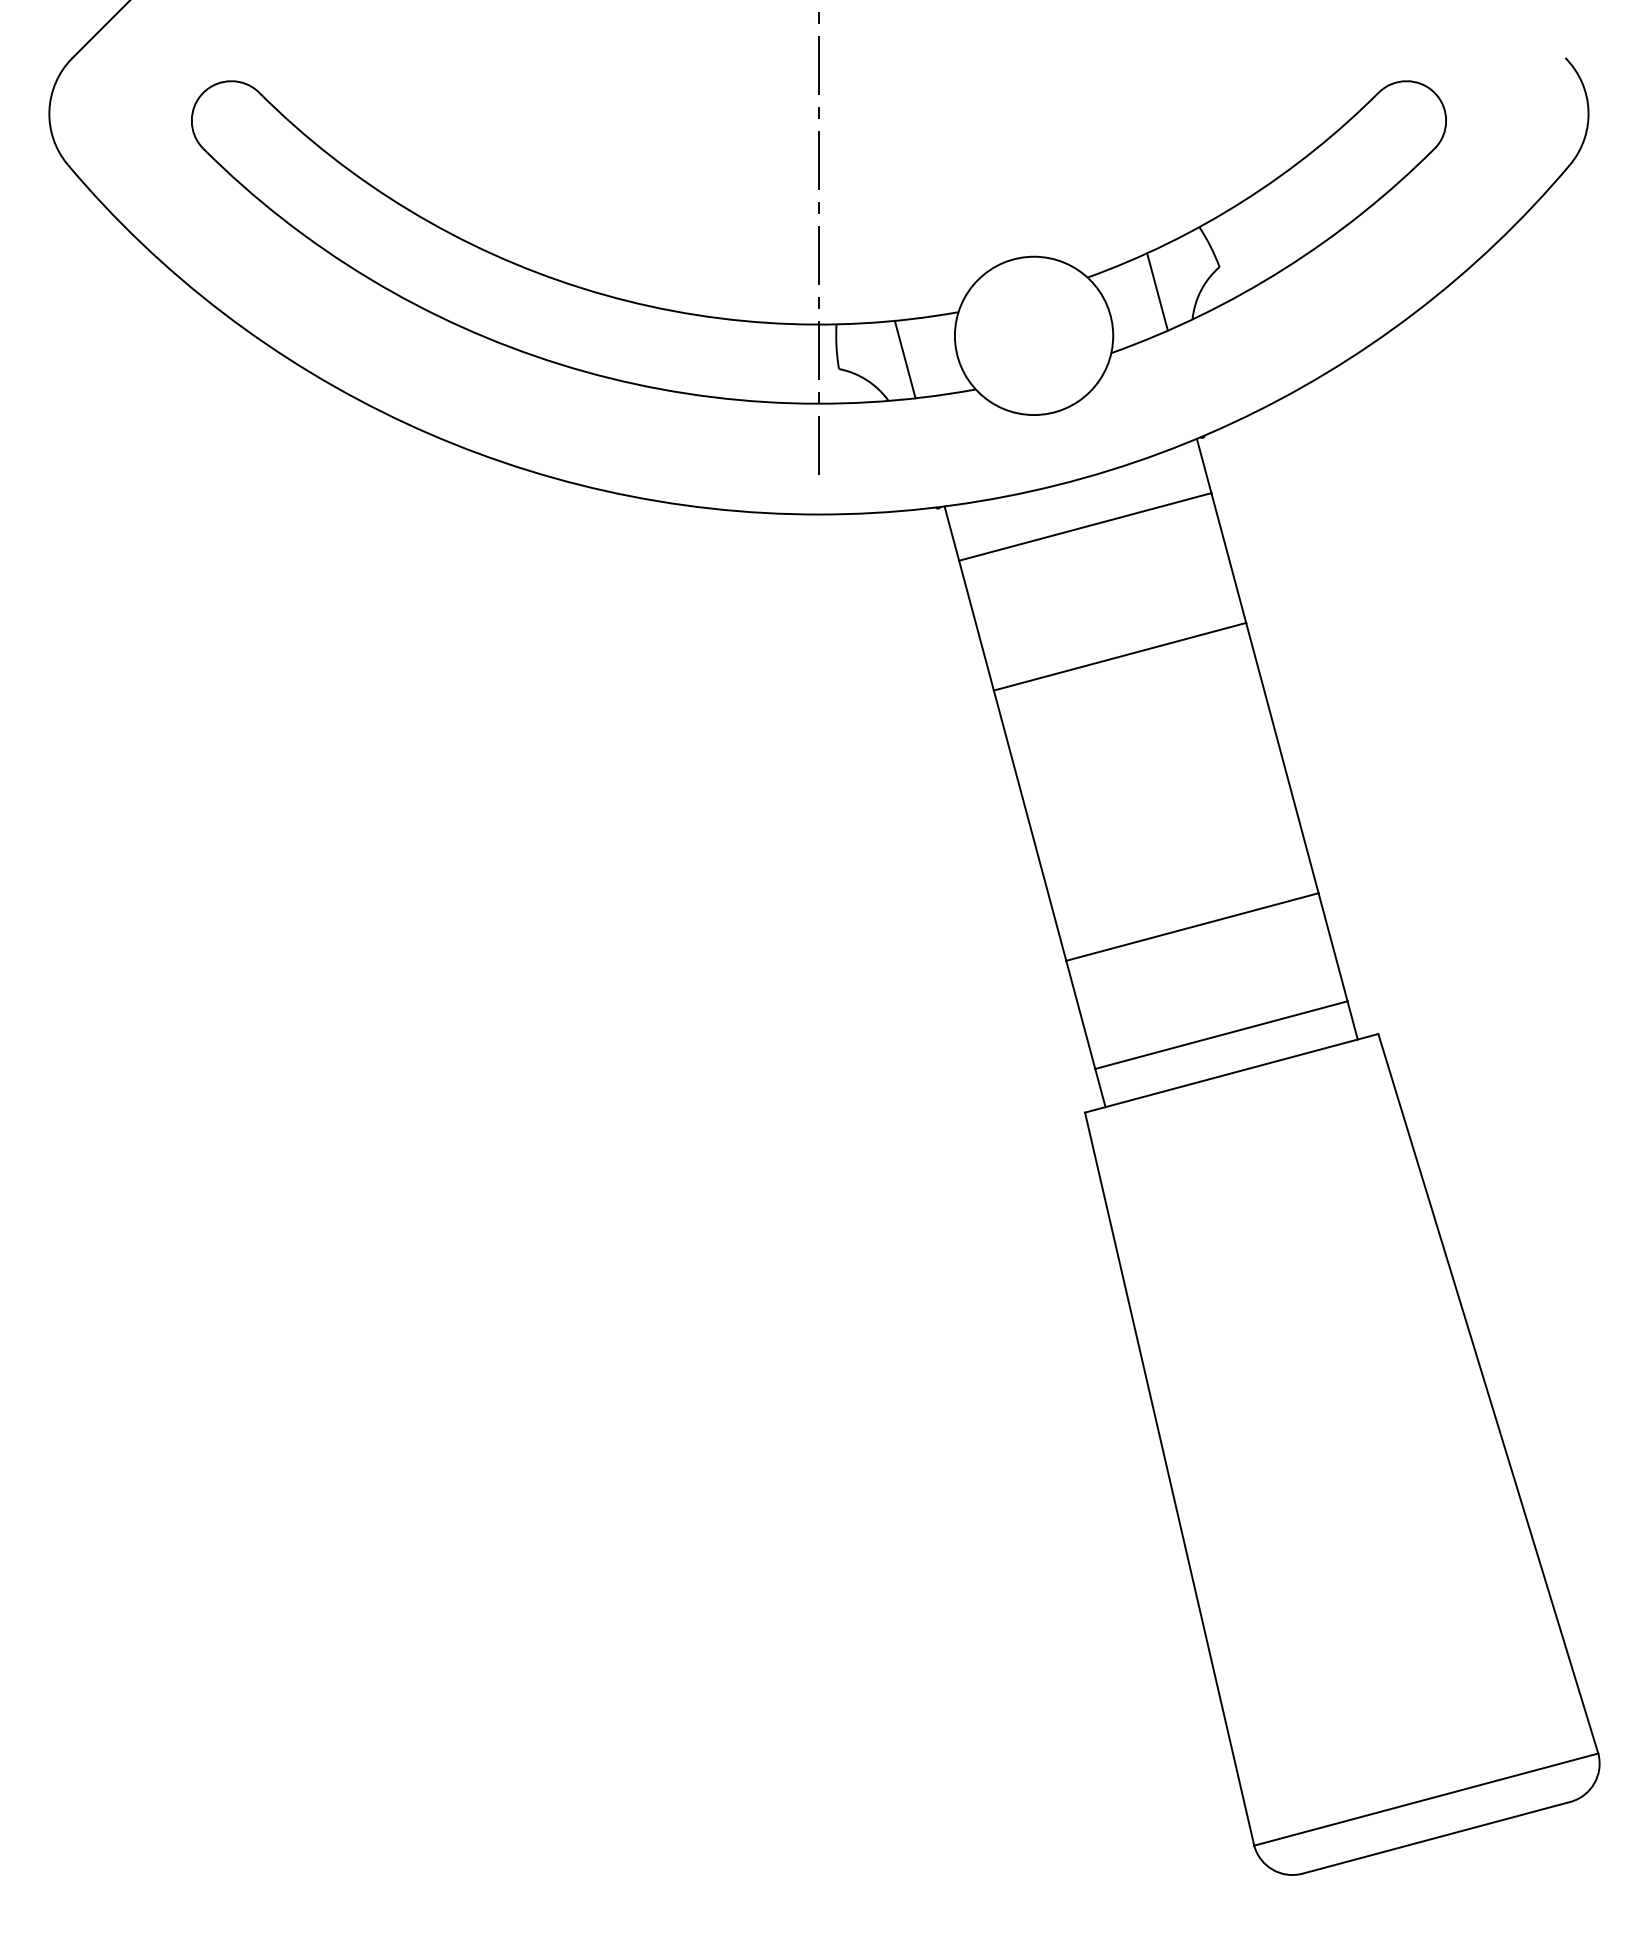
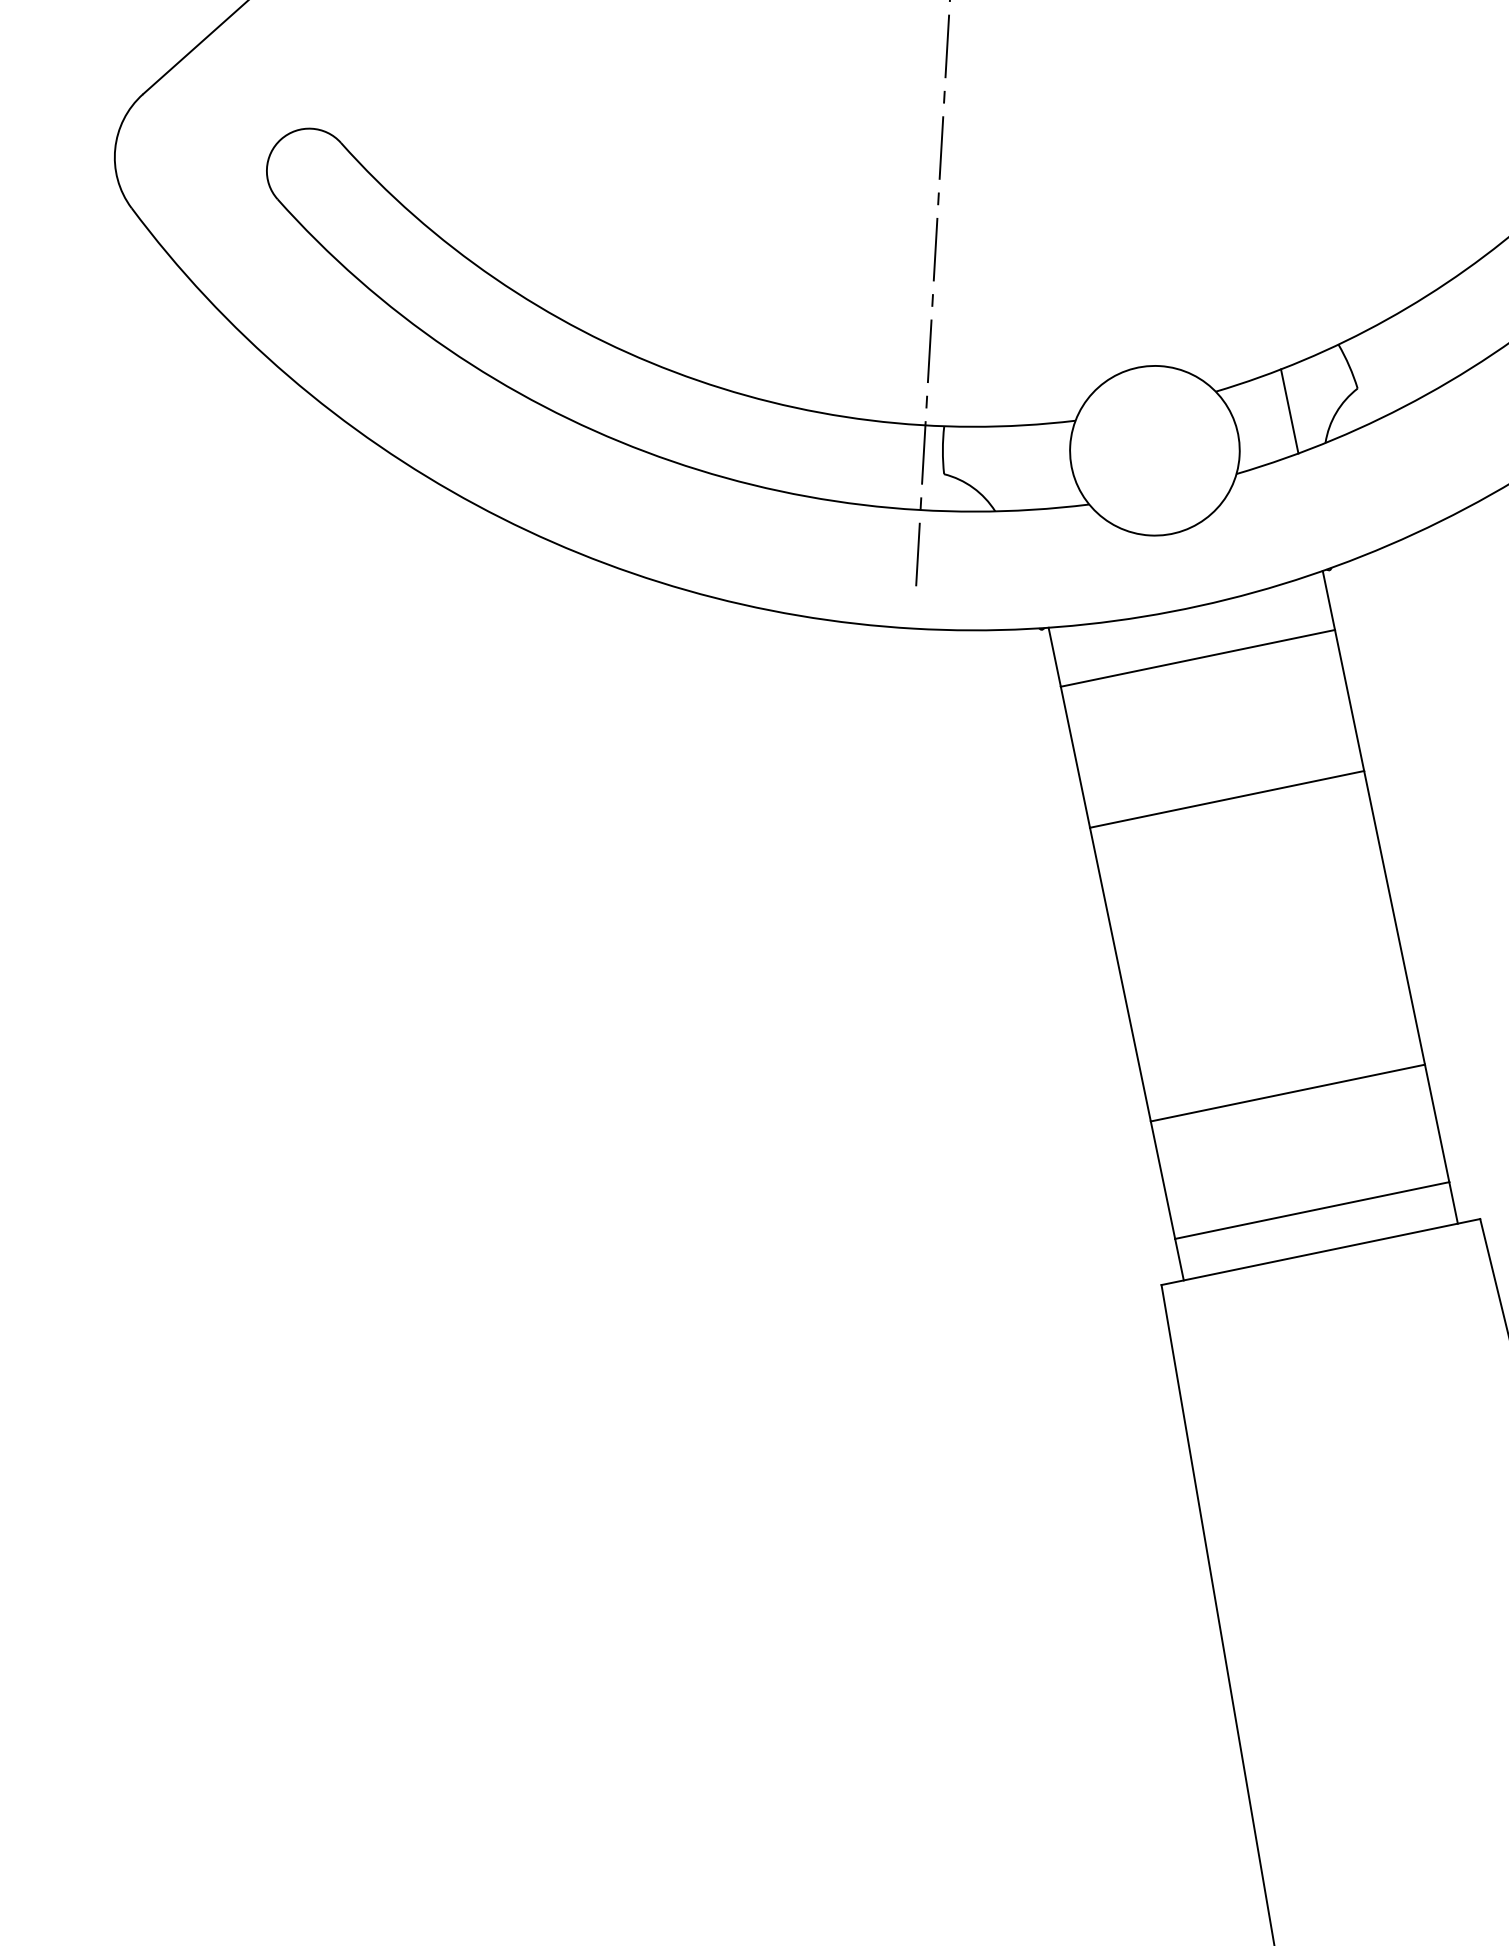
line: (904, 359) -> (1014, 468), removed

